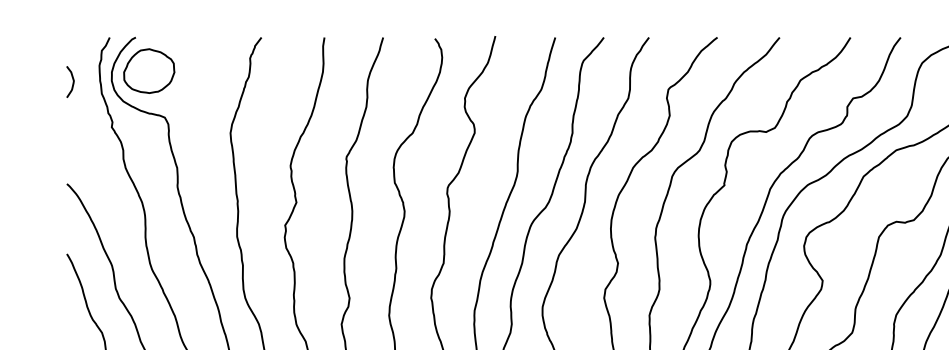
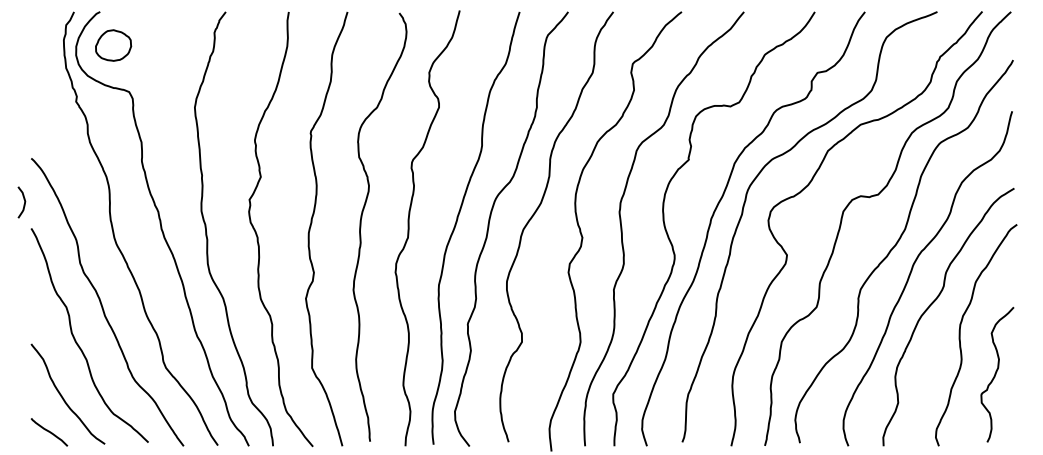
part: (149, 71) -> (113, 45), size x0.7
curve: (72, 84) -> (23, 204), moved

